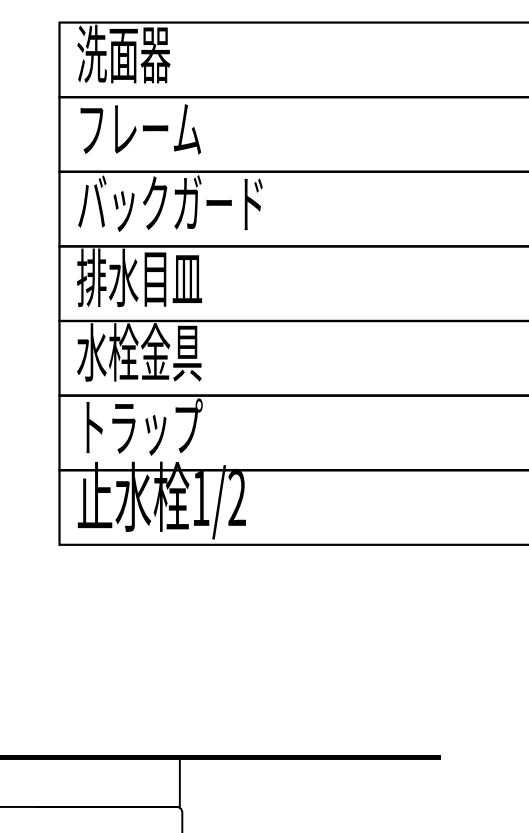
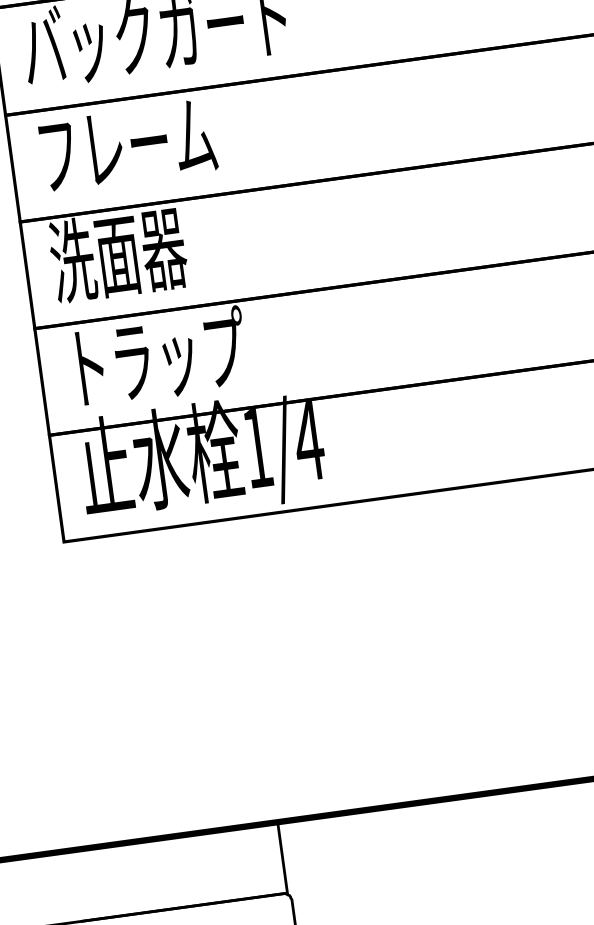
text: (139, 277) -> (126, 144), 排水目皿 -> フレーム
text: (139, 352) -> (140, 251), 水栓金具 -> 洗面器
text: (236, 496) -> (307, 438), 1/2 -> 1/4

